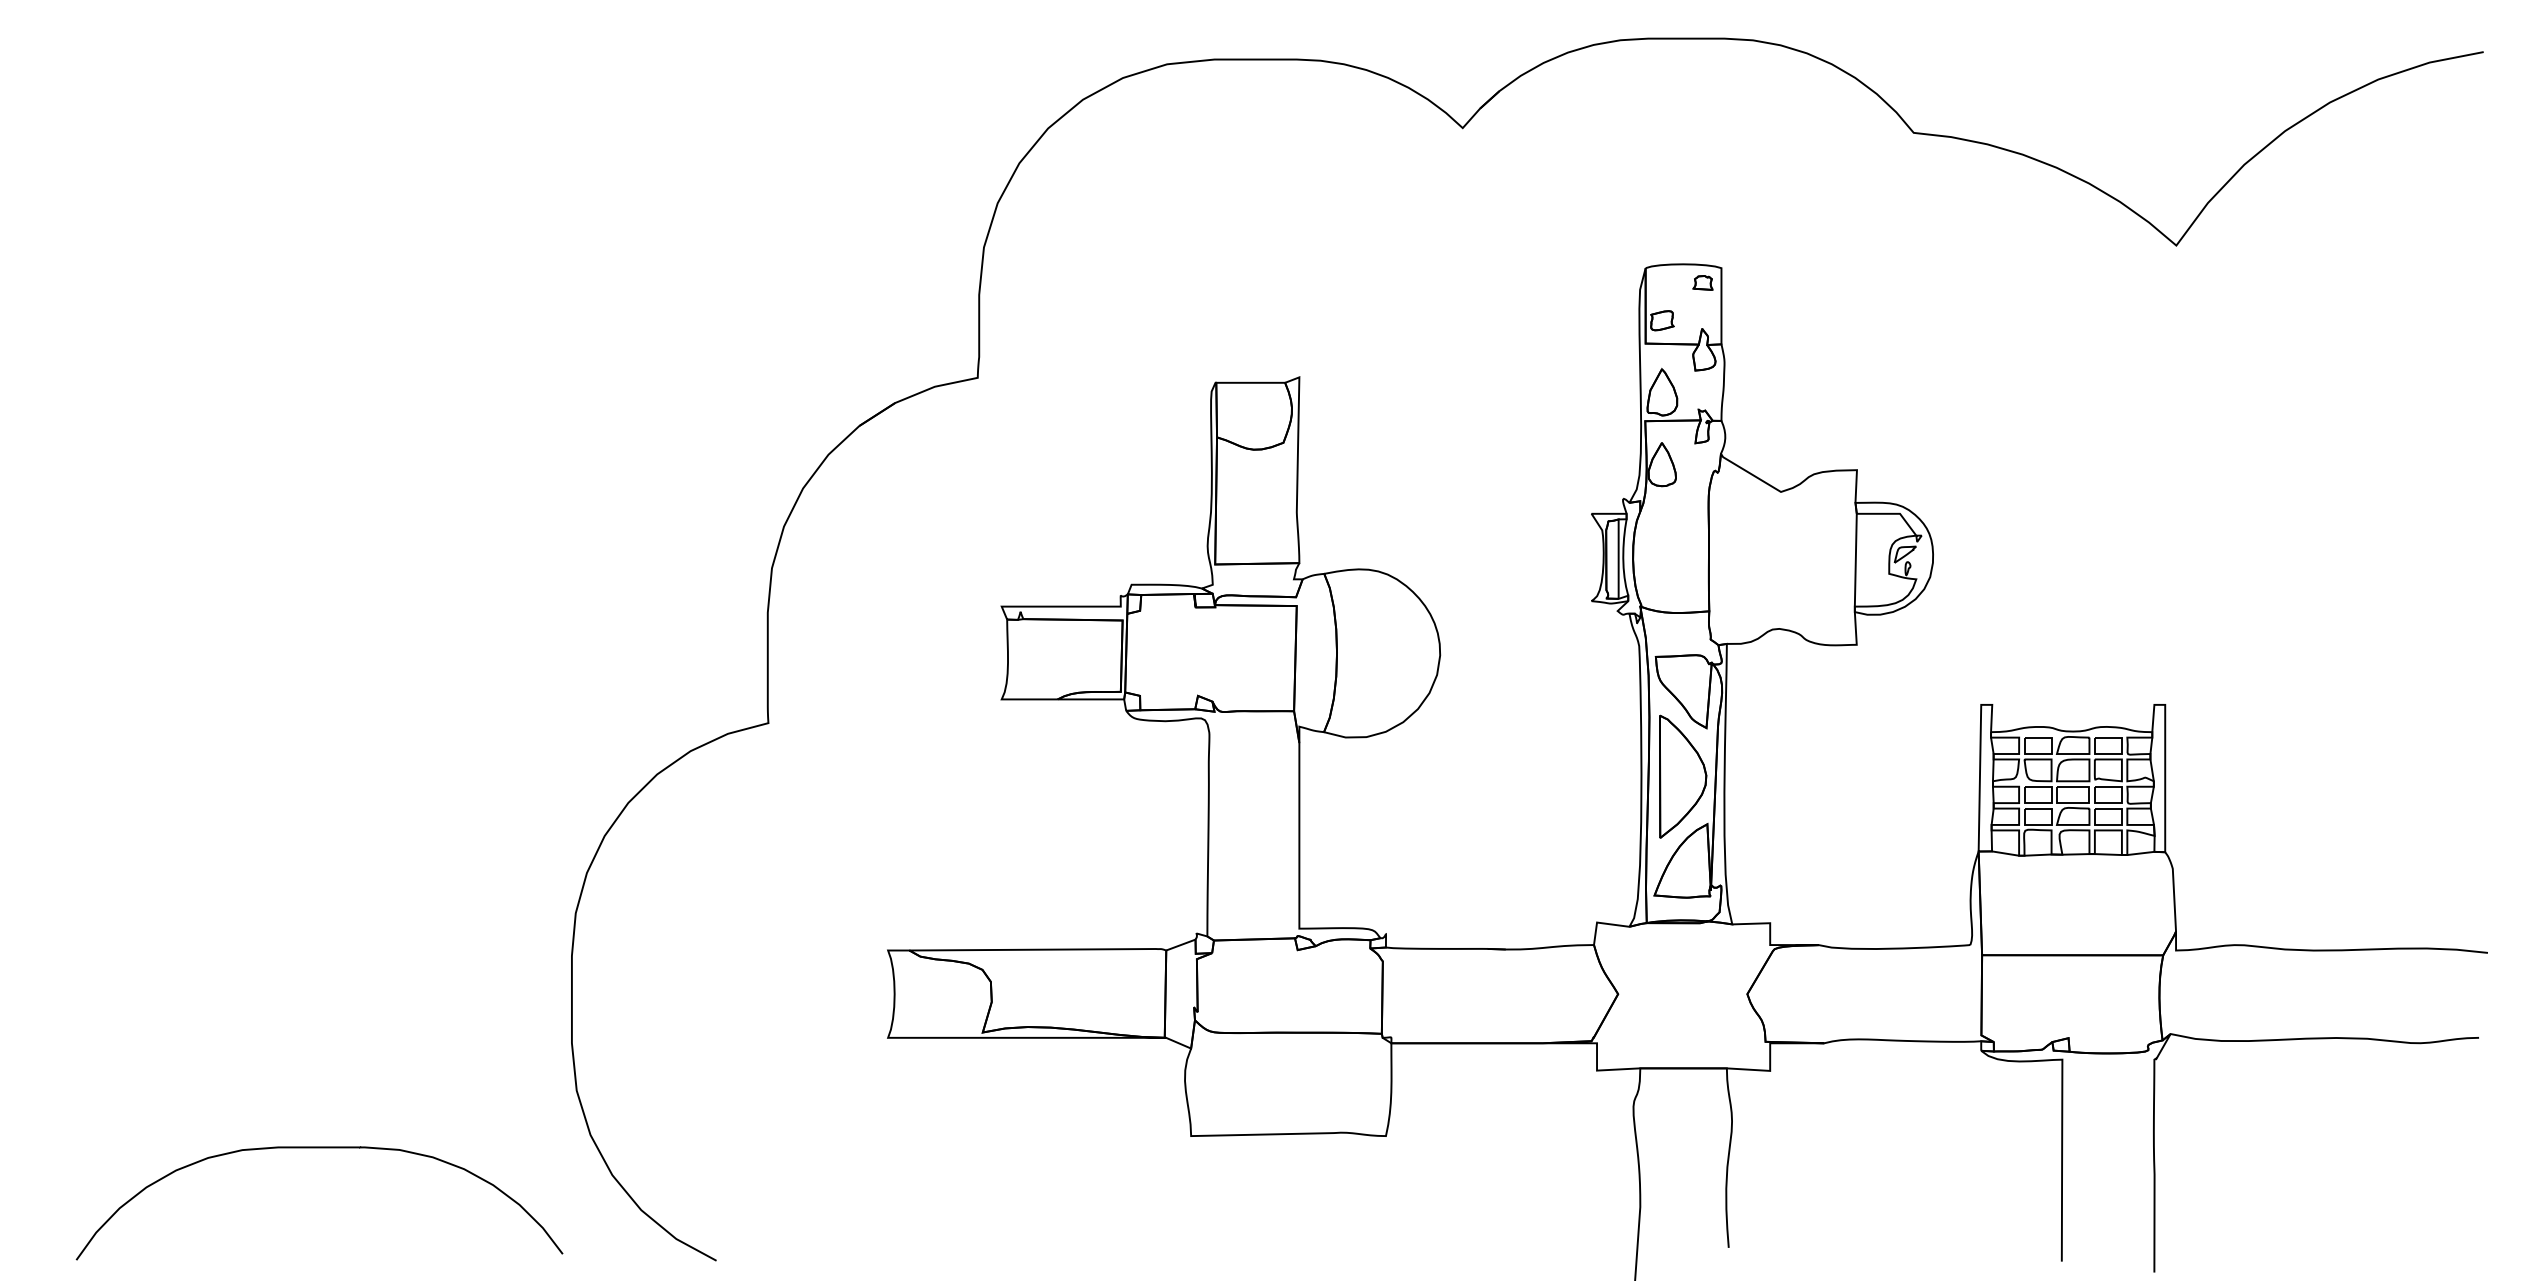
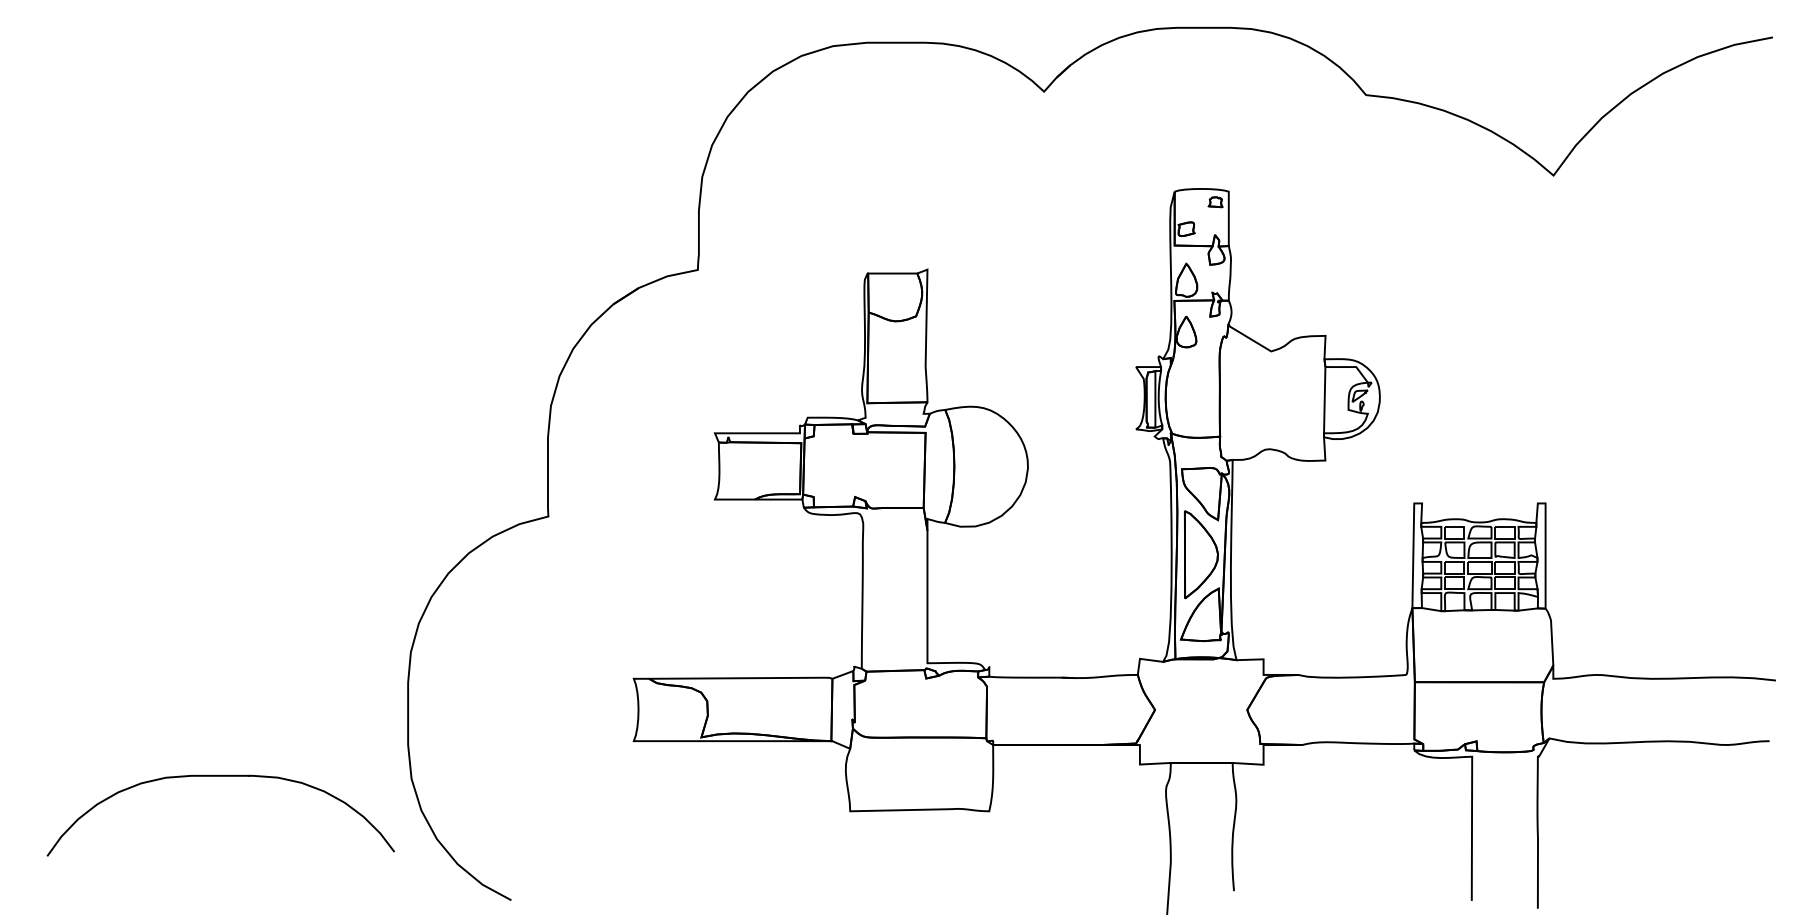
curve: (319, 1148) -> (220, 776), moved

